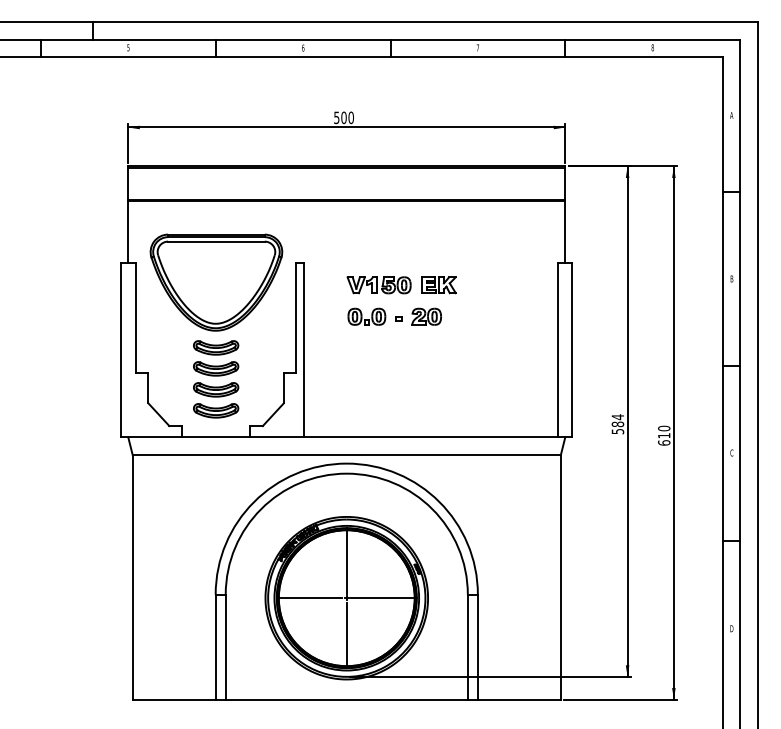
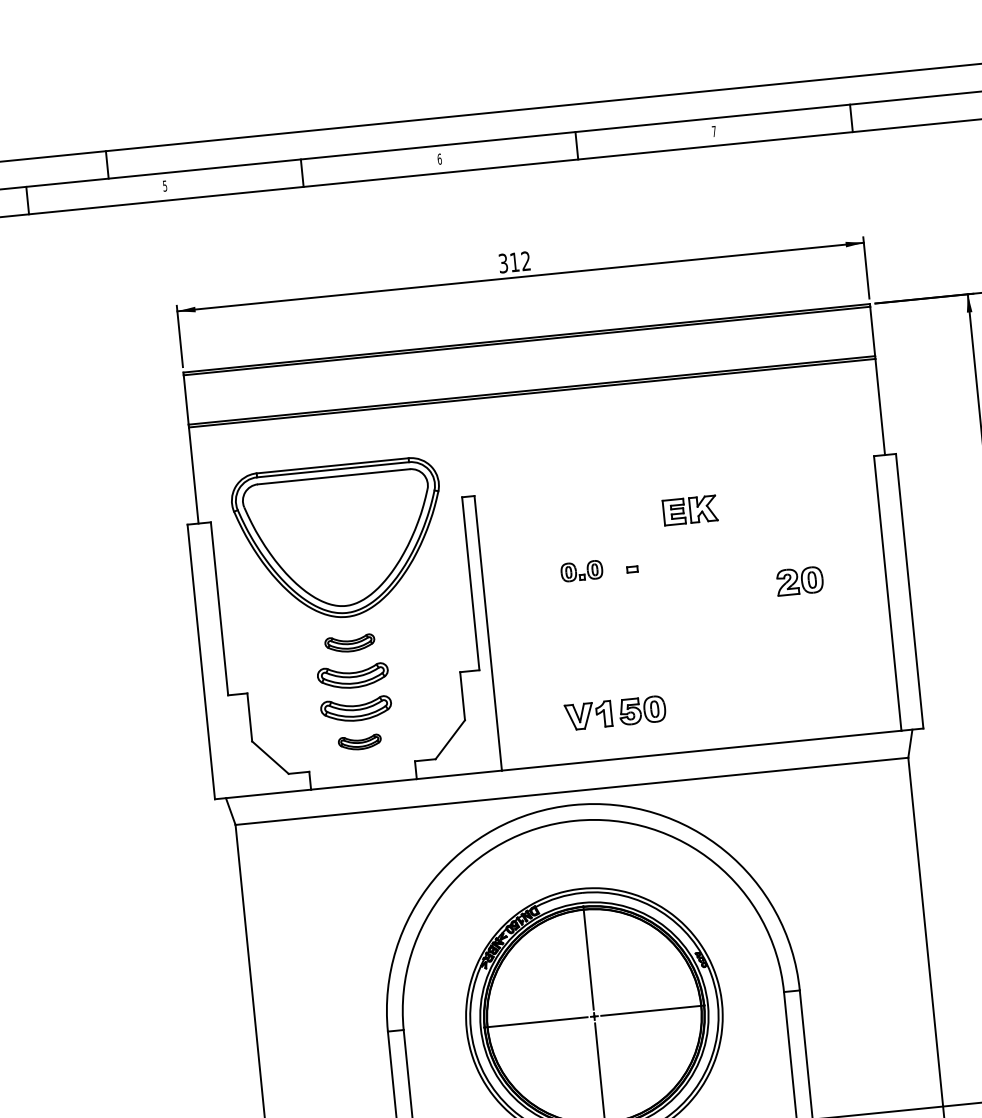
text: (343, 117) -> (513, 261), 500 -> 312
part: (378, 285) -> (614, 713), moved
part: (366, 316) -> (581, 570), size x0.7
part: (426, 316) -> (799, 580), moved
part: (216, 347) -> (350, 643), size x0.7
part: (216, 410) -> (360, 742), size x0.6

